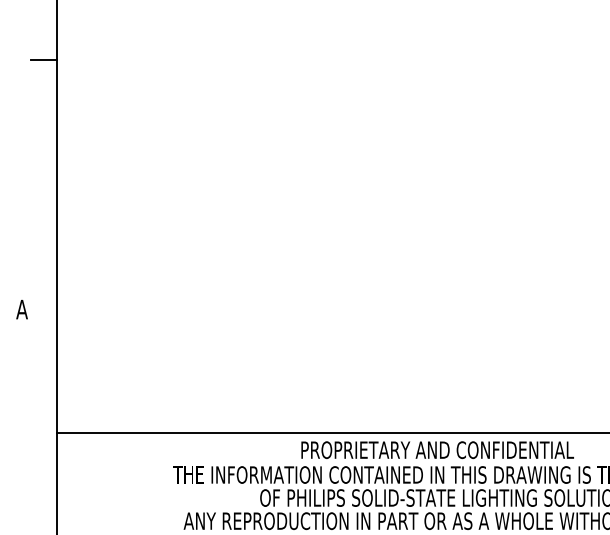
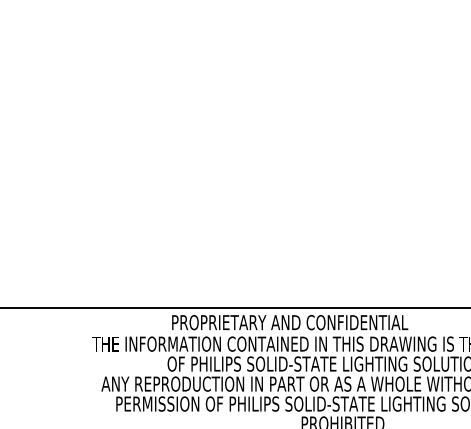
text: (437, 450) -> (289, 322), moved

